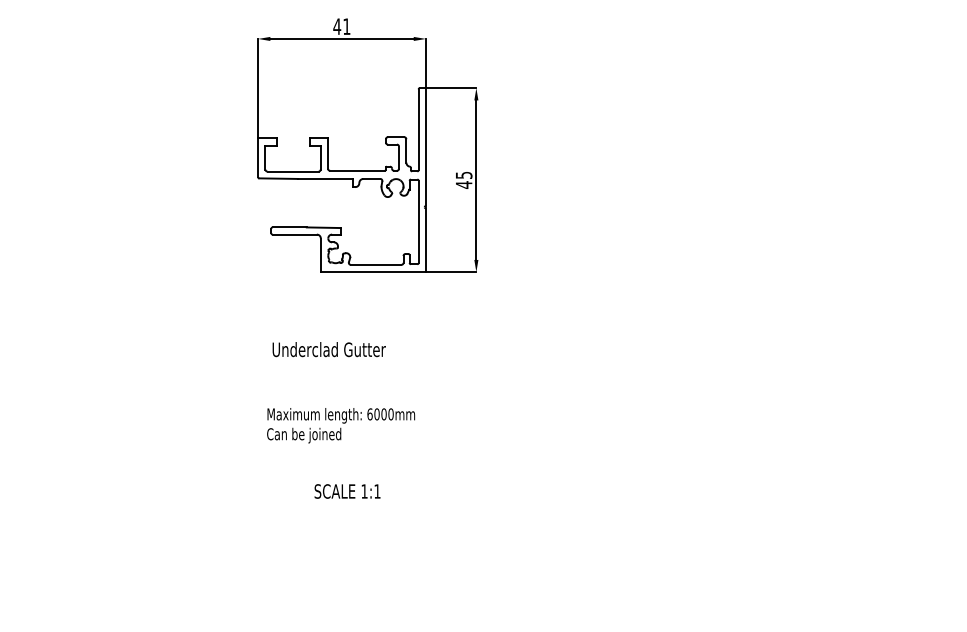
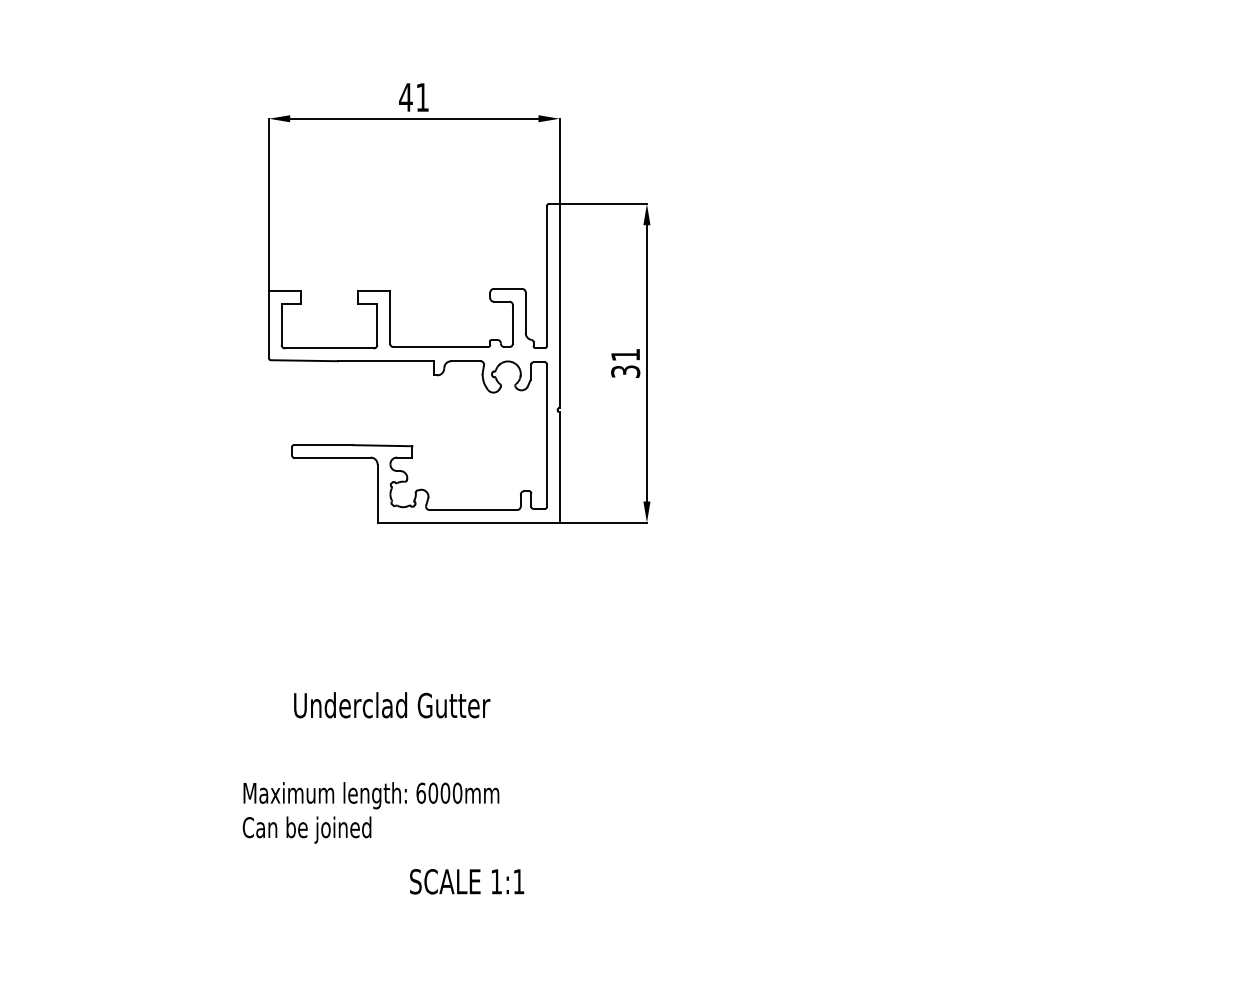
text: (463, 180) -> (624, 363), 45 -> 31
text: (328, 349) -> (390, 705), moved
text: (341, 425) -> (371, 812), moved
text: (347, 491) -> (467, 881), moved

